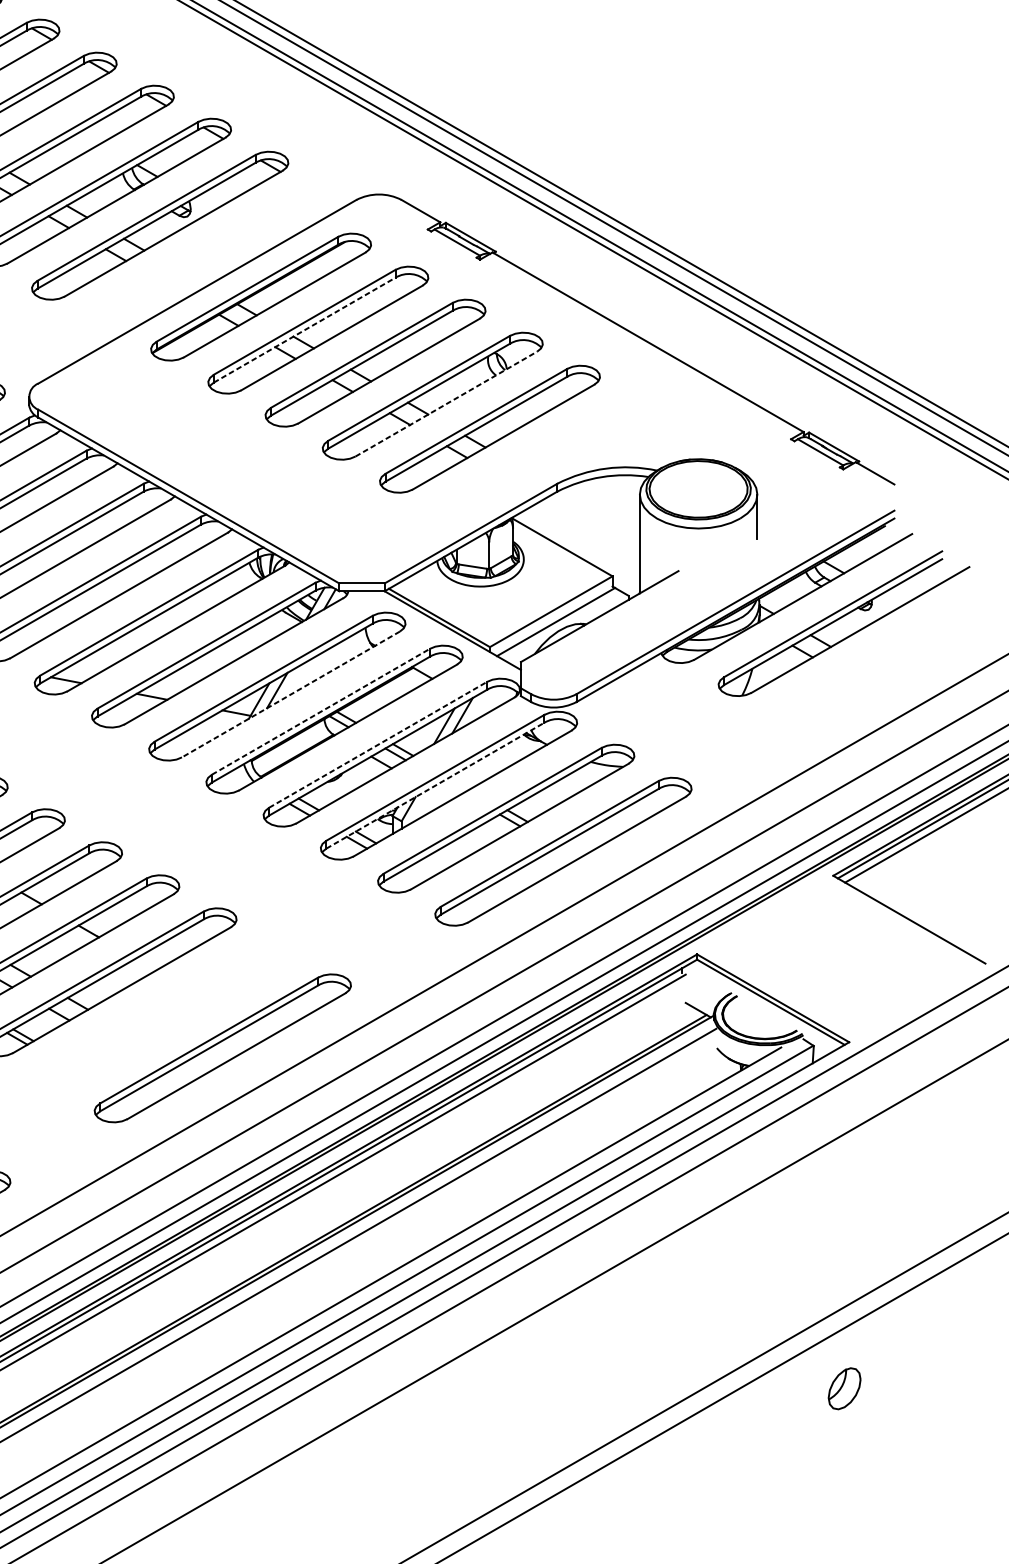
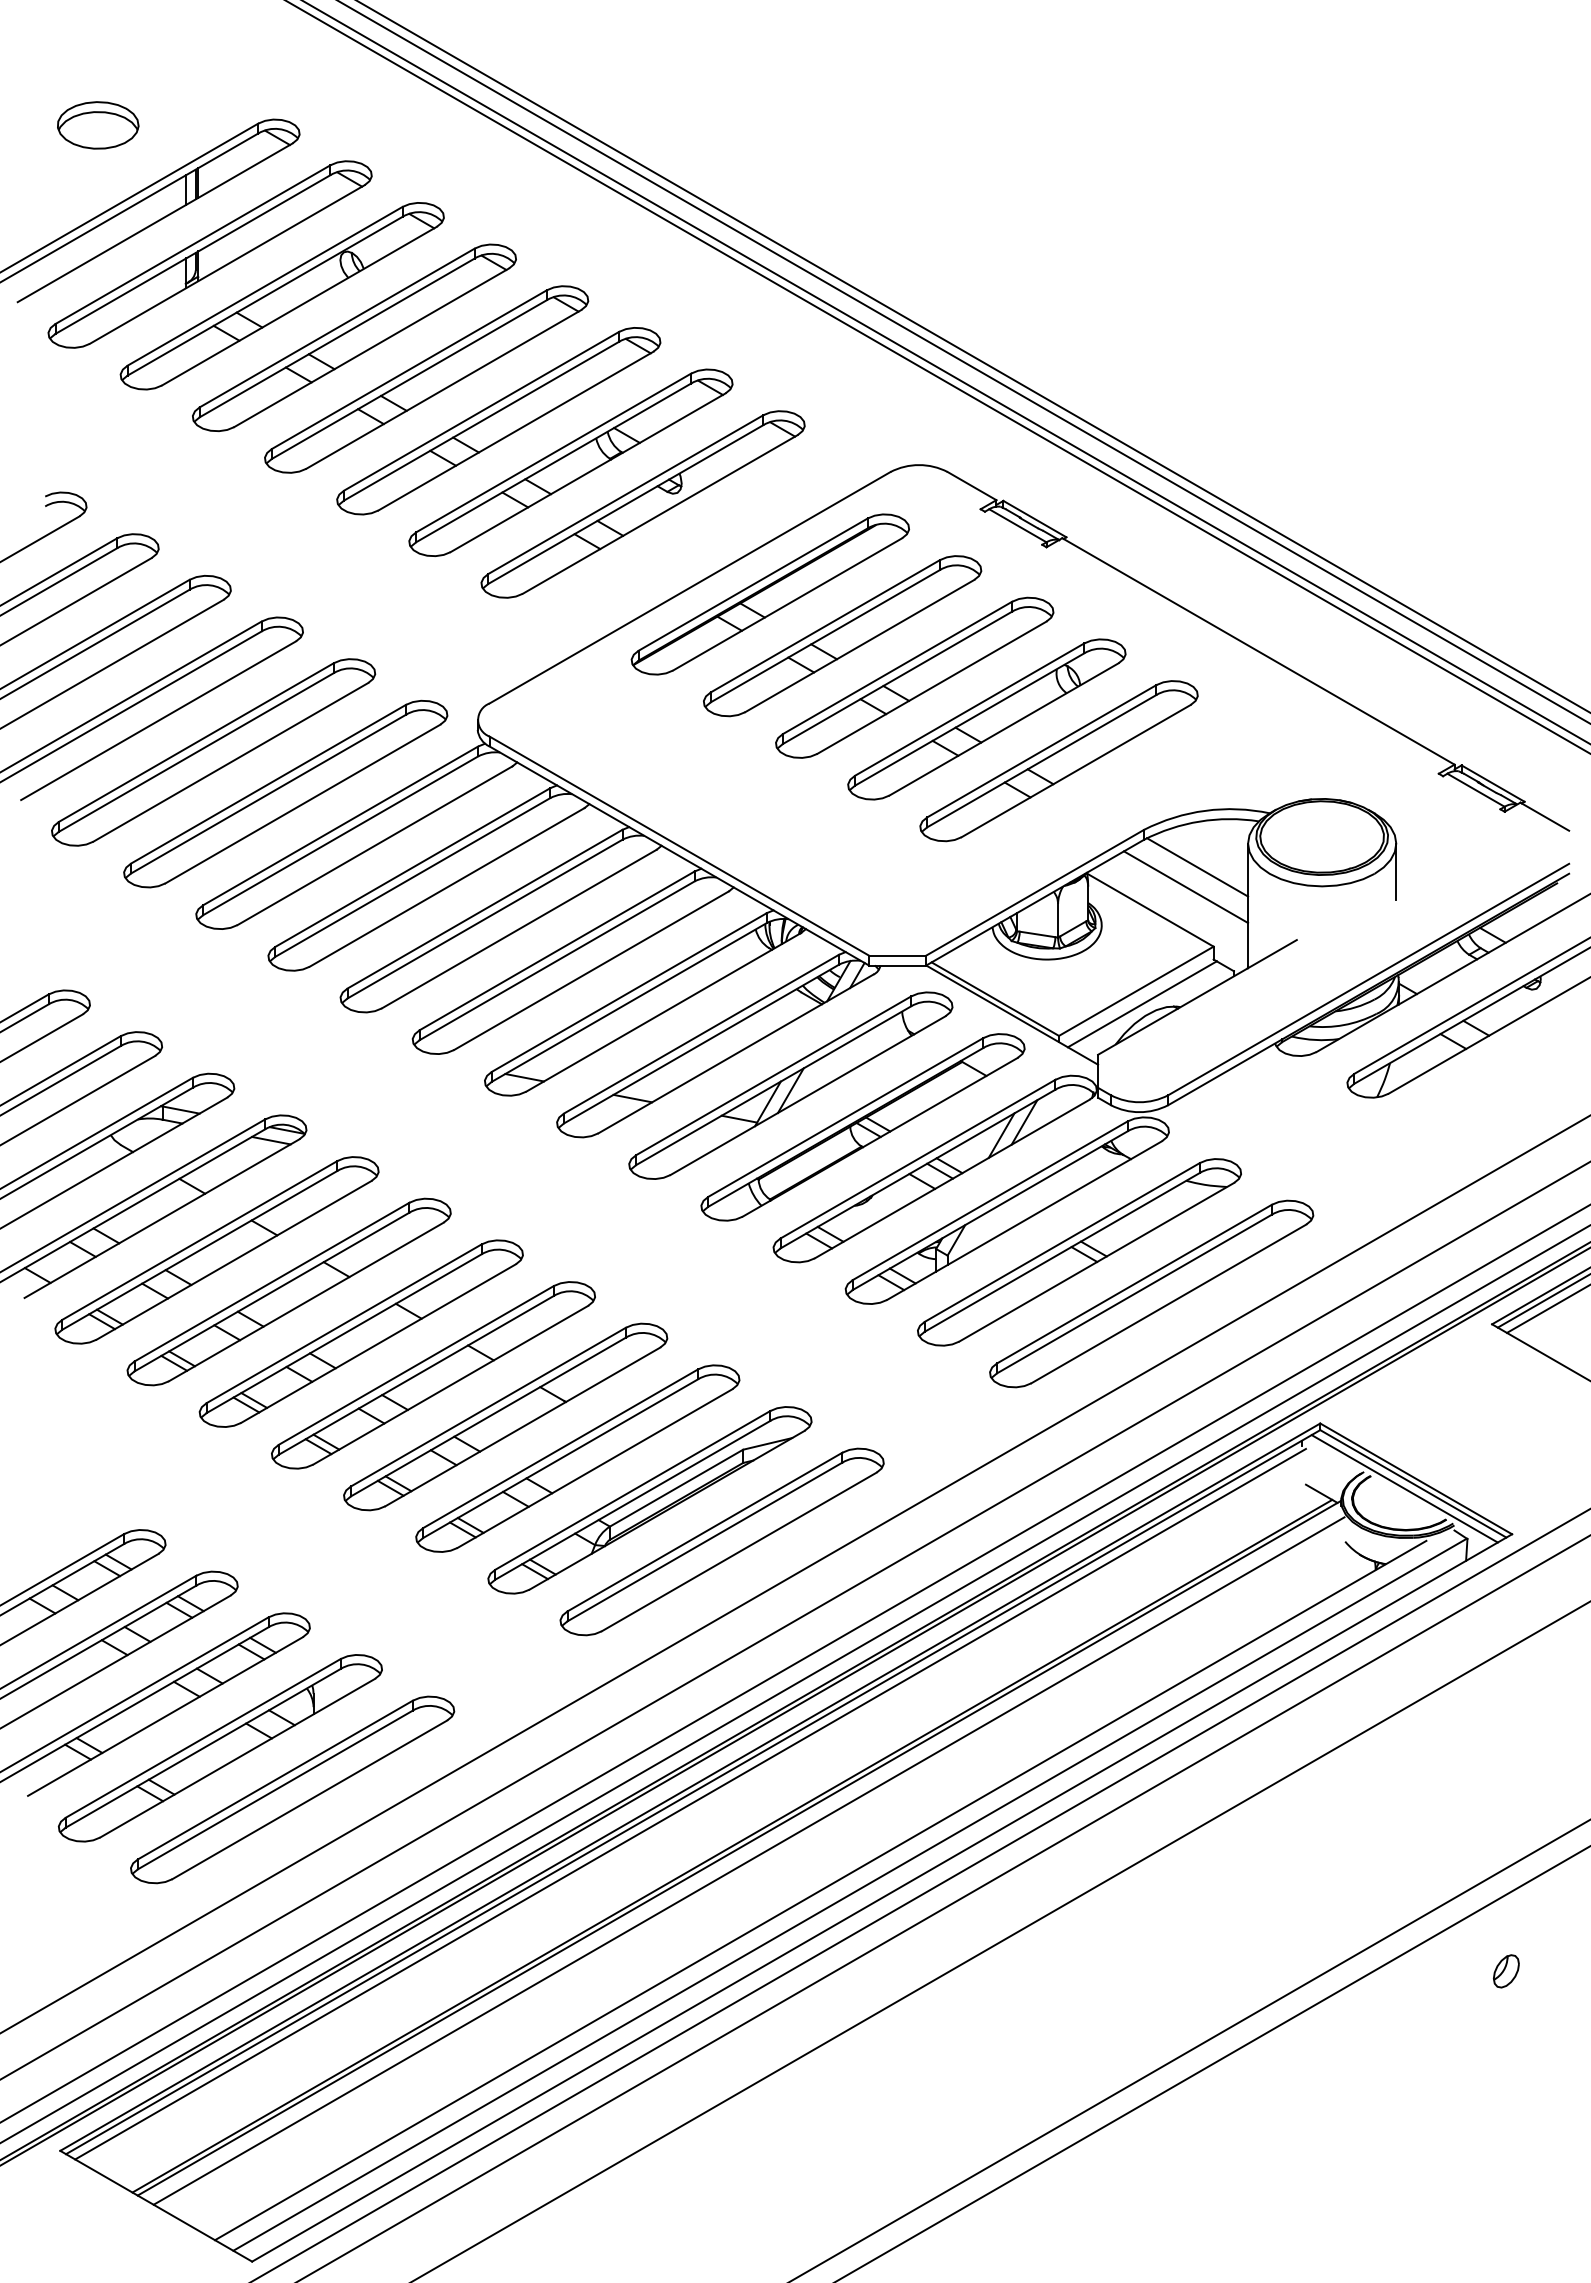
line: (304, 329) -> (825, 635), dashed -> solid
line: (446, 404) -> (1004, 729), dashed -> solid
line: (599, 513) -> (1197, 867), added
line: (590, 529) -> (1185, 887), added
line: (291, 694) -> (808, 1095), dashed -> solid
line: (320, 711) -> (845, 1117), dashed -> solid
line: (378, 745) -> (918, 1159), dashed -> solid
line: (435, 785) -> (990, 1210), dashed -> solid
line: (763, 1005) -> (1404, 1488), added
part: (165, 1015) -> (649, 1500), added
part: (844, 1388) -> (1506, 1971), size x0.62

